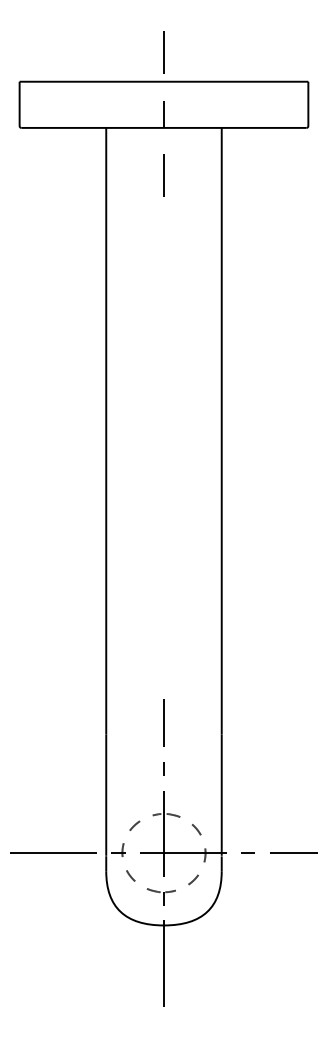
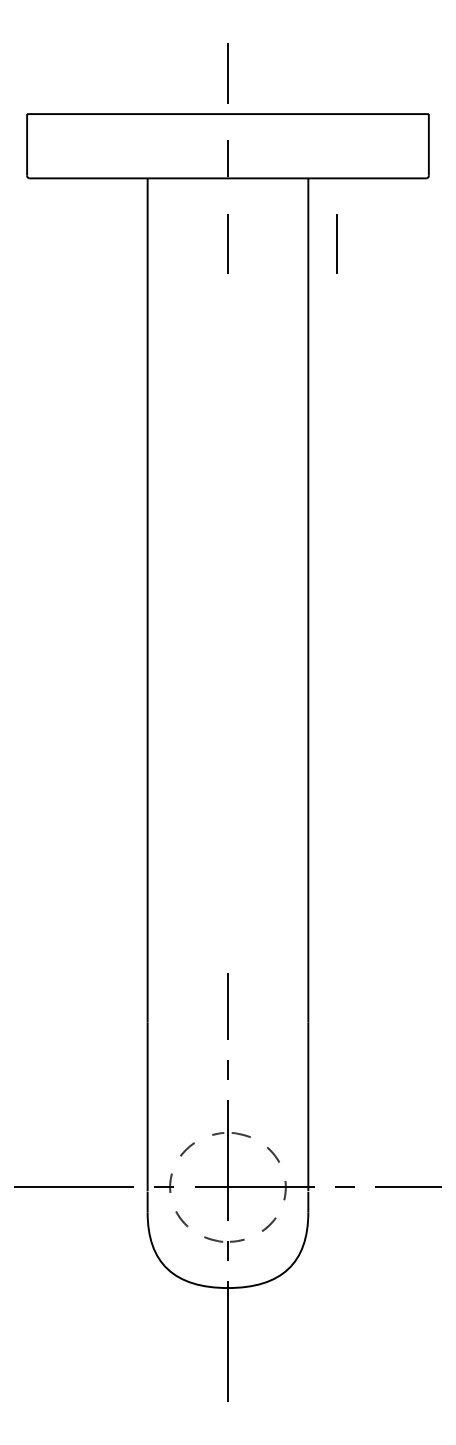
line: (241, 174) -> (336, 243), added

